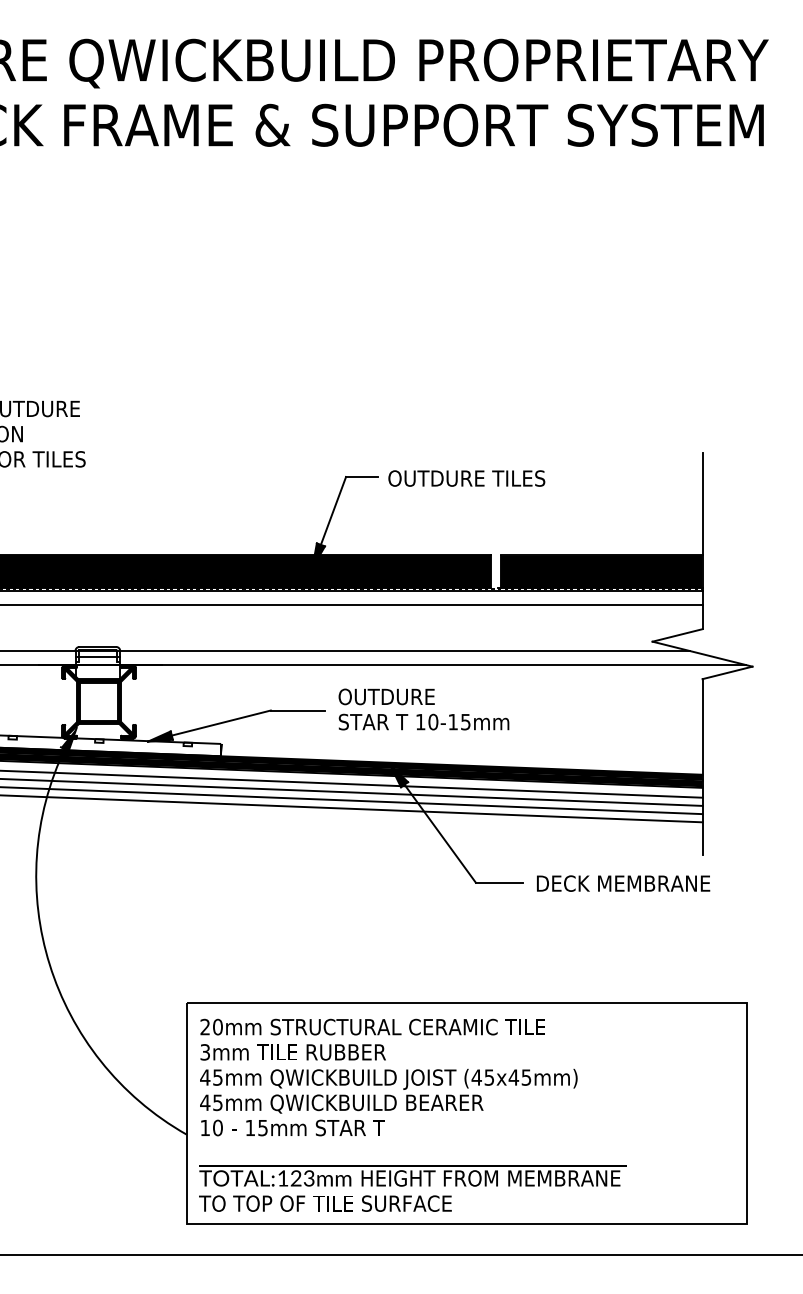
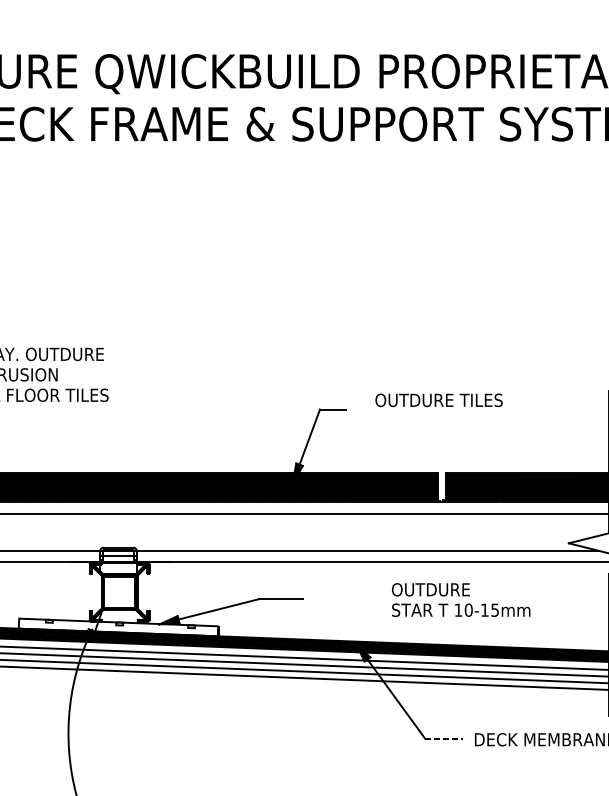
text: (466, 478) -> (438, 400), moved
text: (423, 709) -> (460, 599), moved
fill: (68, 739) -> (94, 622), removed
line: (499, 882) -> (444, 738), solid -> dashed

